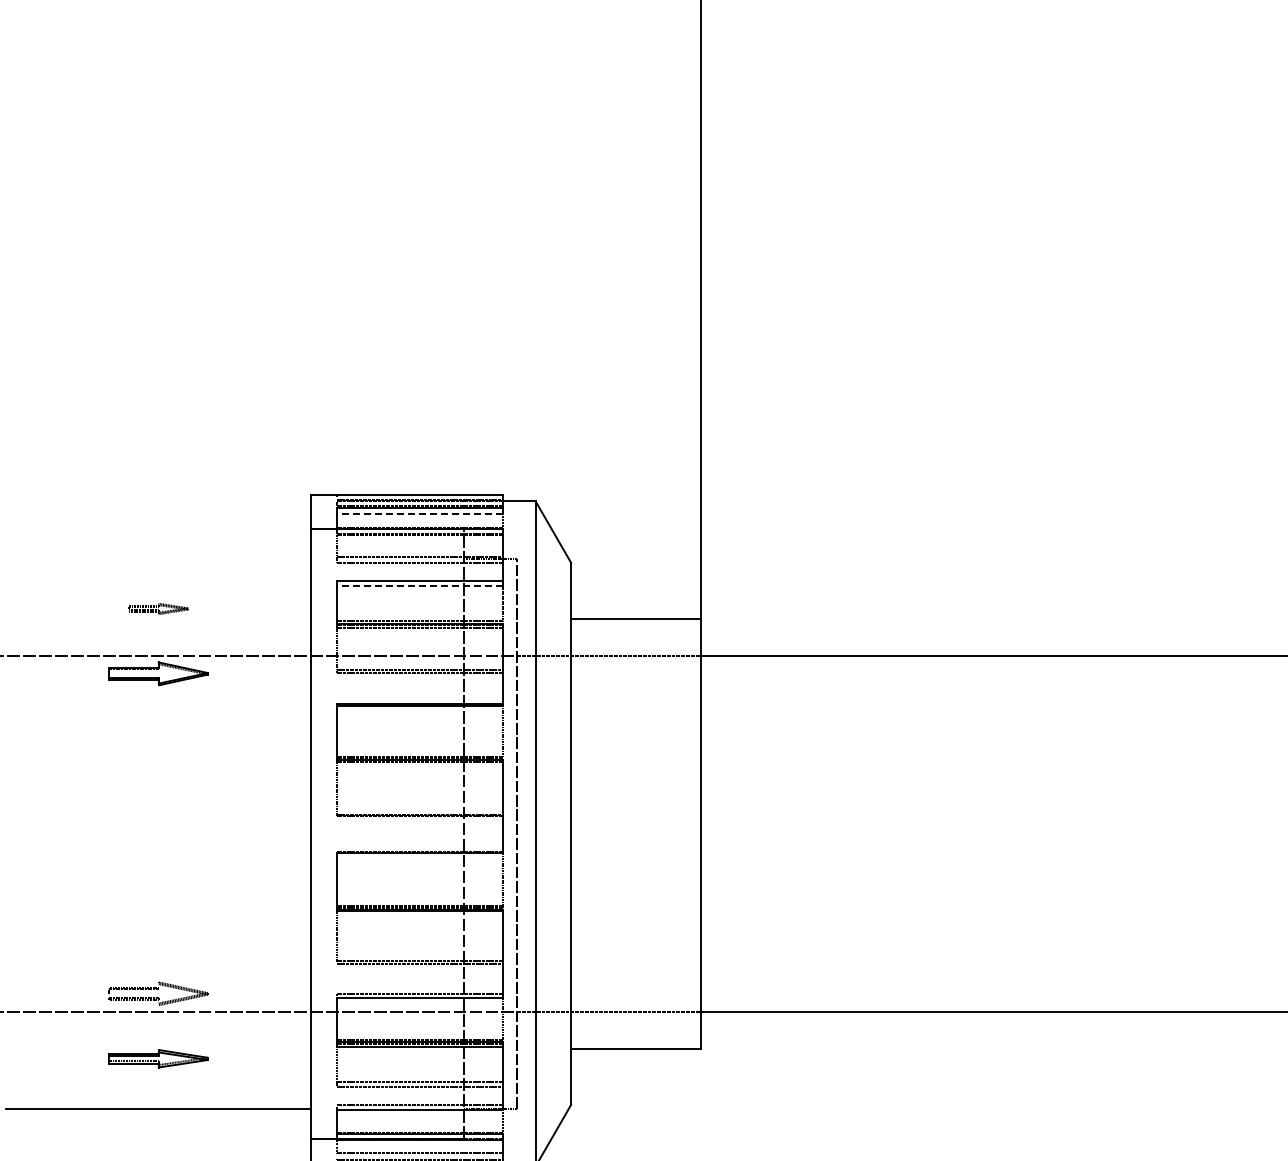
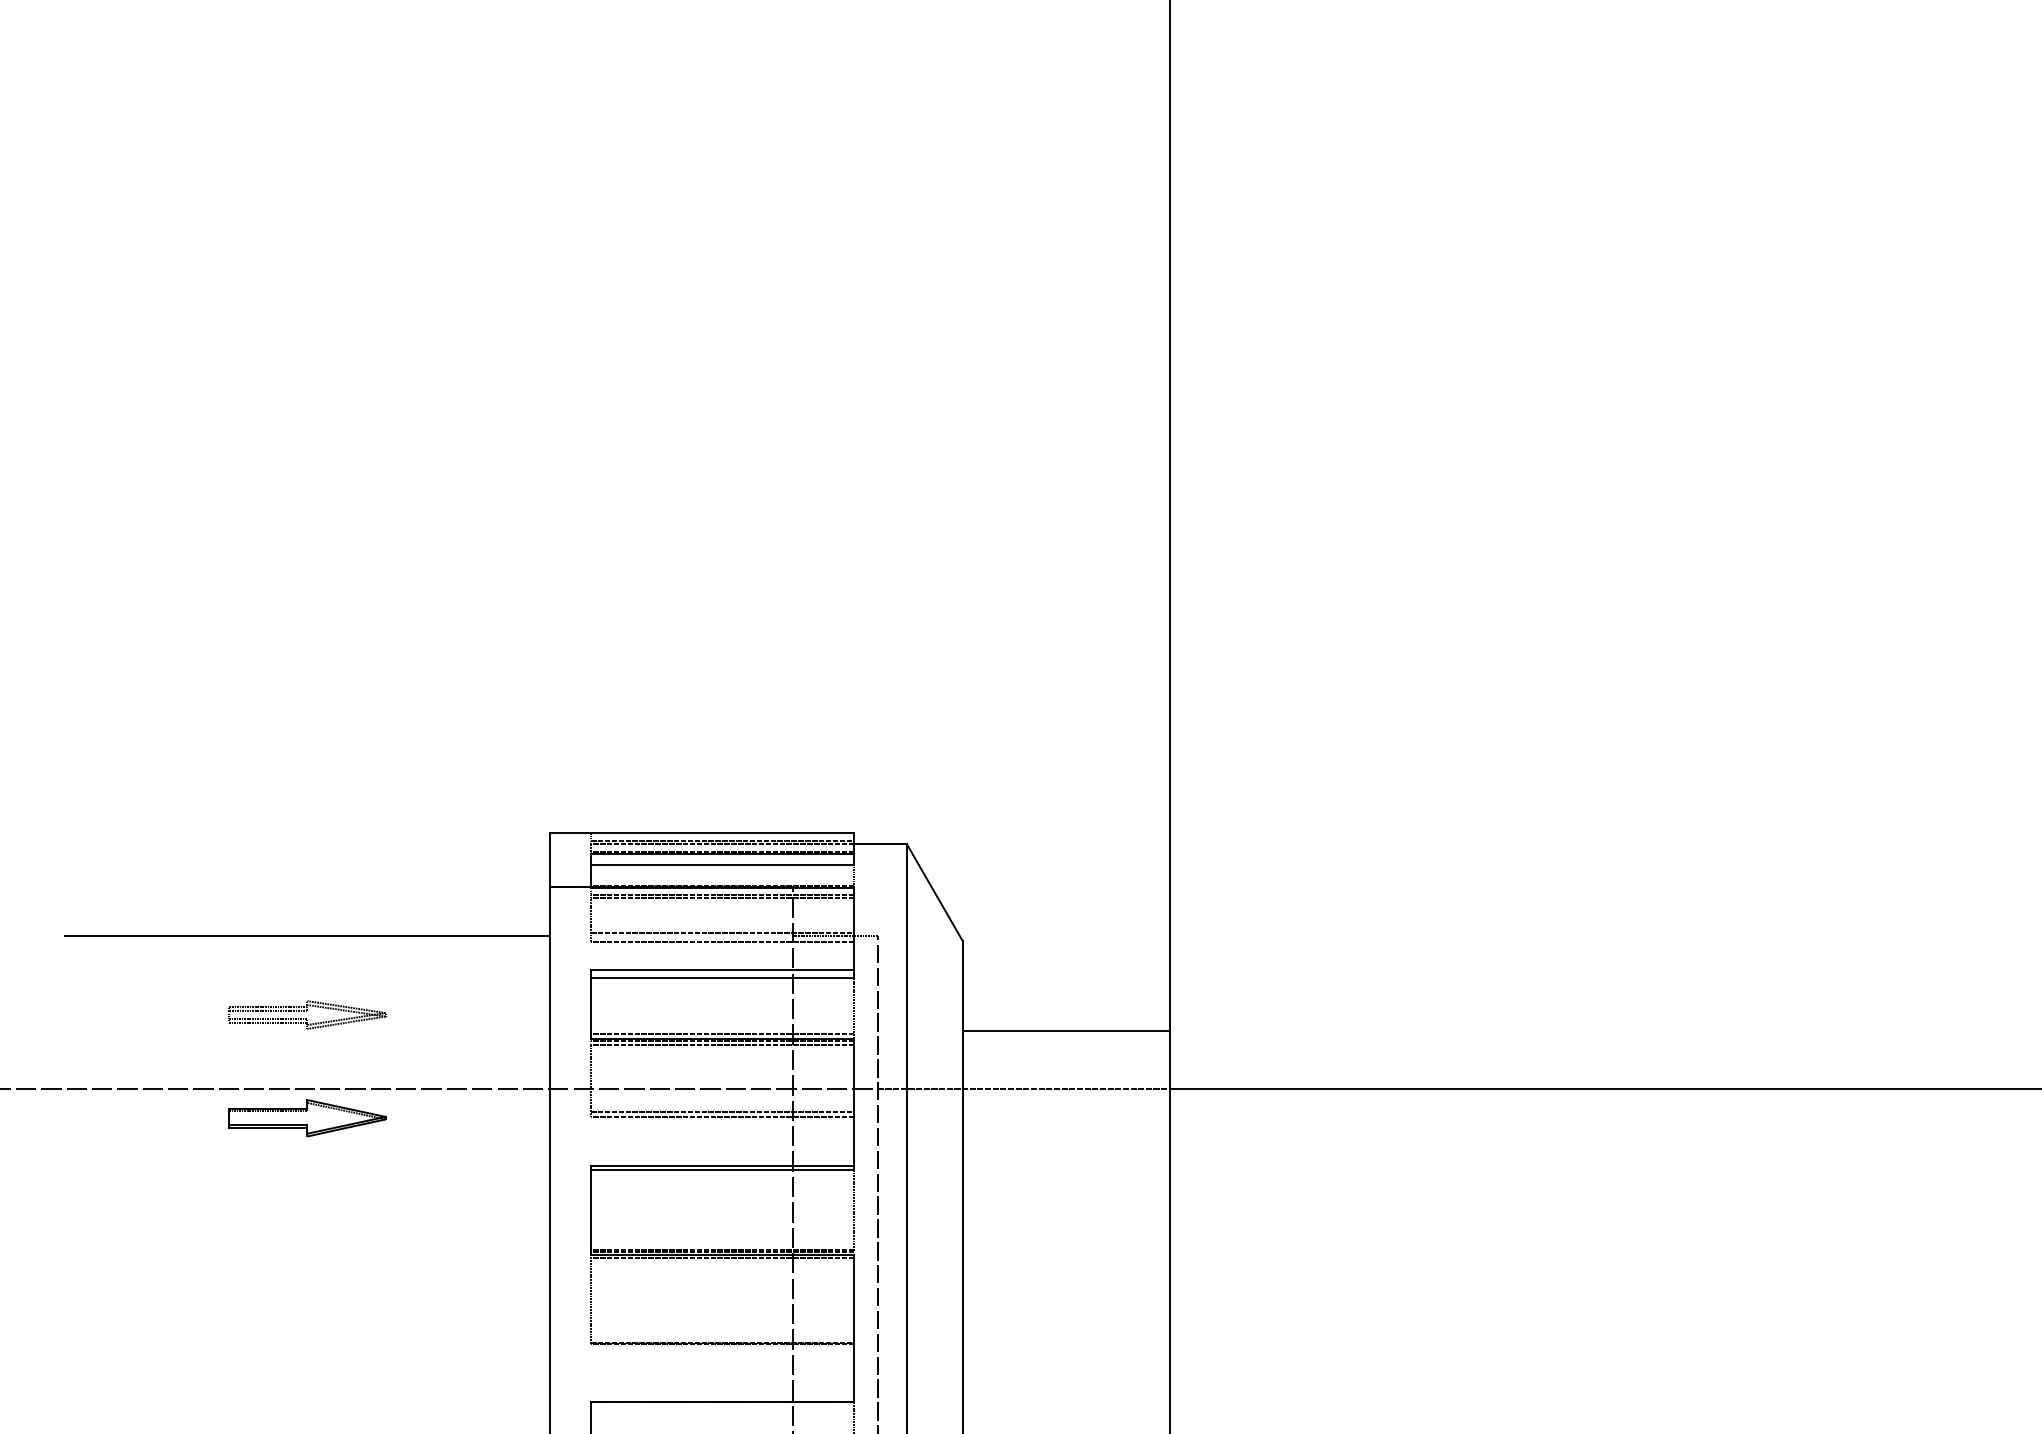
line: (419, 514) -> (722, 864), dashed -> solid
line: (158, 559) -> (306, 936), added
line: (419, 585) -> (722, 977), dashed -> solid
part: (158, 608) -> (306, 1014), size x1.67

